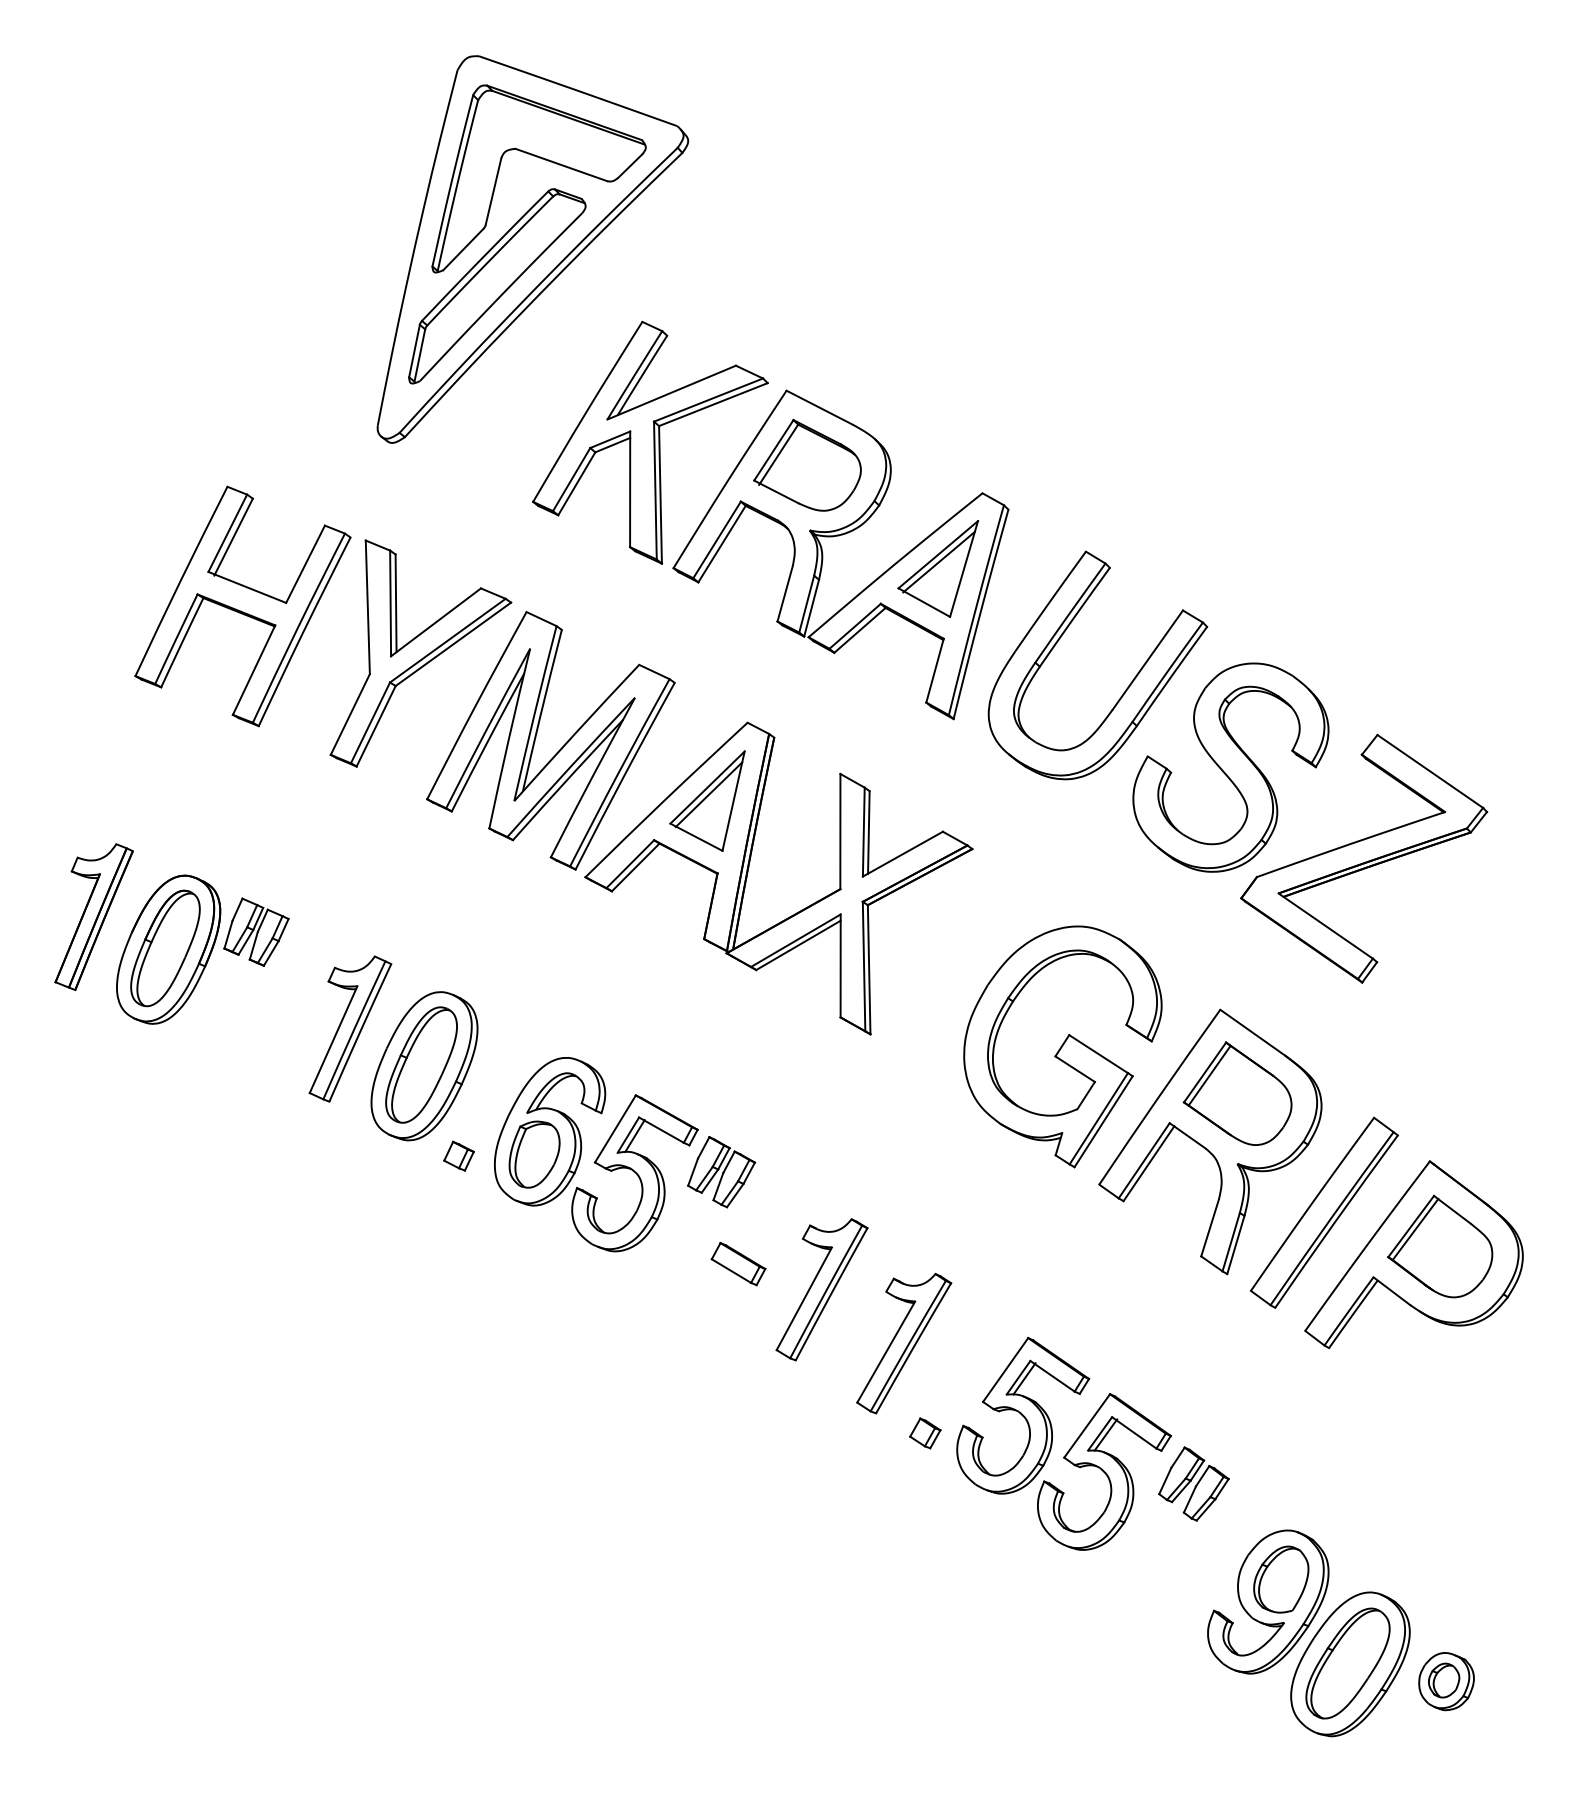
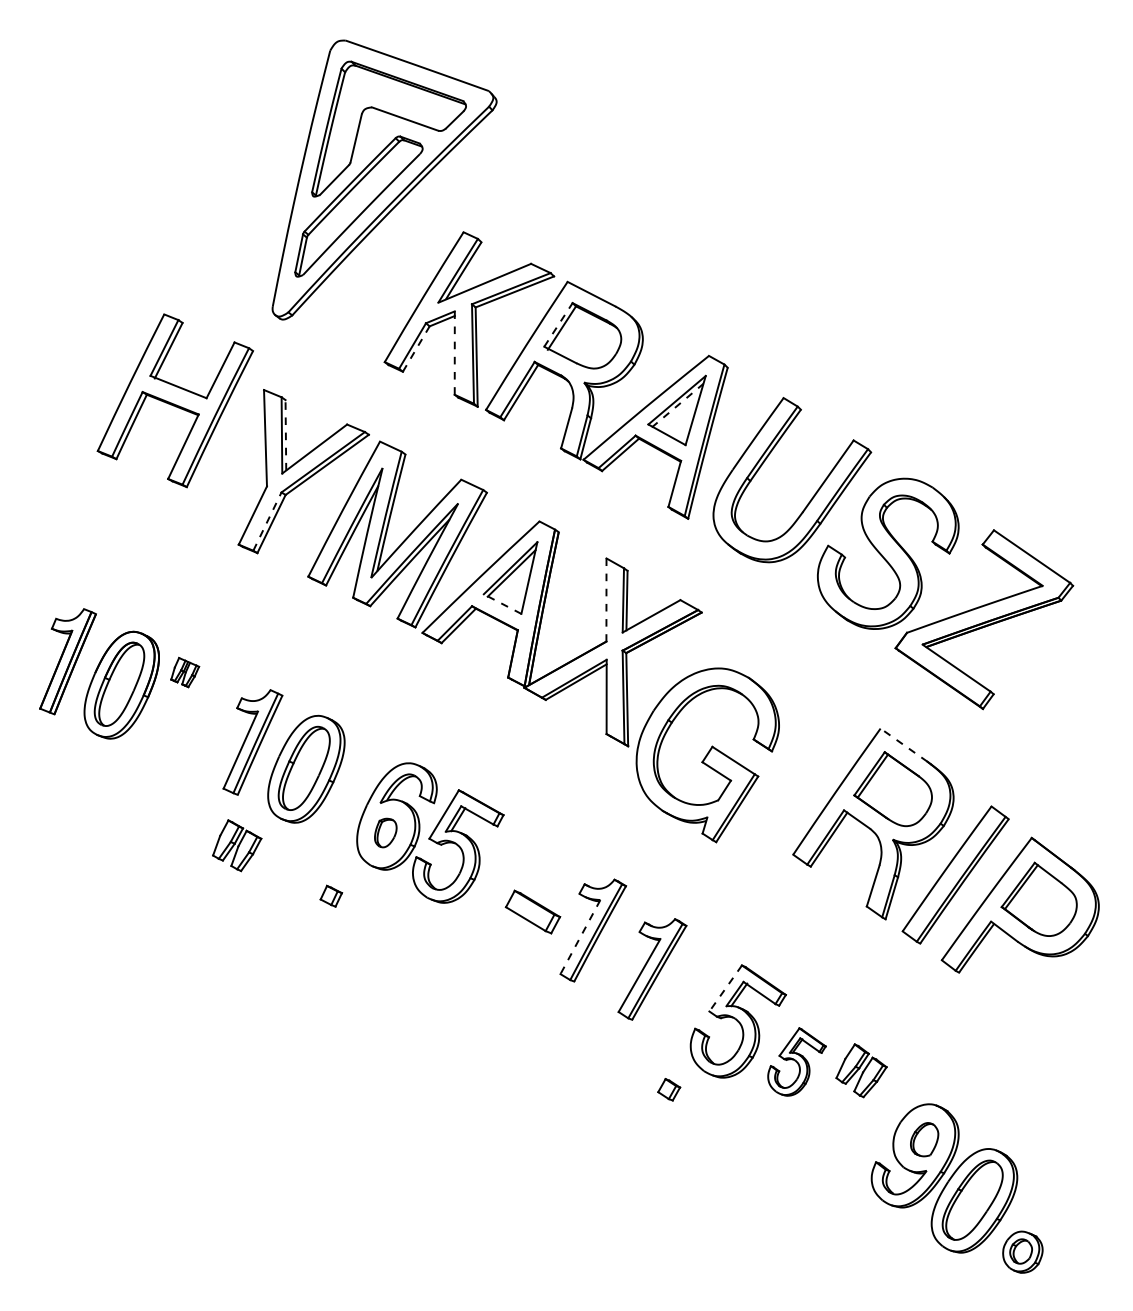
line: (774, 449) -> (558, 324), solid -> dashed
line: (576, 483) -> (416, 348), solid -> dashed
line: (630, 489) -> (455, 353), solid -> dashed
line: (939, 562) -> (677, 405), solid -> dashed
line: (396, 603) -> (286, 435), solid -> dashed
part: (242, 606) -> (175, 400), moved
line: (370, 722) -> (267, 521), solid -> dashed
line: (840, 831) -> (606, 599), solid -> dashed
line: (696, 837) -> (502, 604), solid -> dashed
part: (256, 931) -> (185, 672), size x0.6
line: (1252, 1032) -> (903, 744), solid -> dashed
part: (1062, 1046) -> (707, 755), moved
part: (534, 1154) -> (385, 832), size x0.6
part: (458, 1155) -> (330, 895), moved
part: (721, 1172) -> (237, 845), moved
part: (738, 1263) -> (532, 911), size x1.4
line: (804, 1299) -> (580, 937), solid -> dashed
line: (1005, 1370) -> (725, 988), solid -> dashed
part: (925, 1433) -> (669, 1089), moved
part: (1104, 1471) -> (797, 1061), size x0.6
part: (1281, 1579) -> (924, 1139), size x0.7
part: (1446, 1681) -> (1022, 1252), moved

